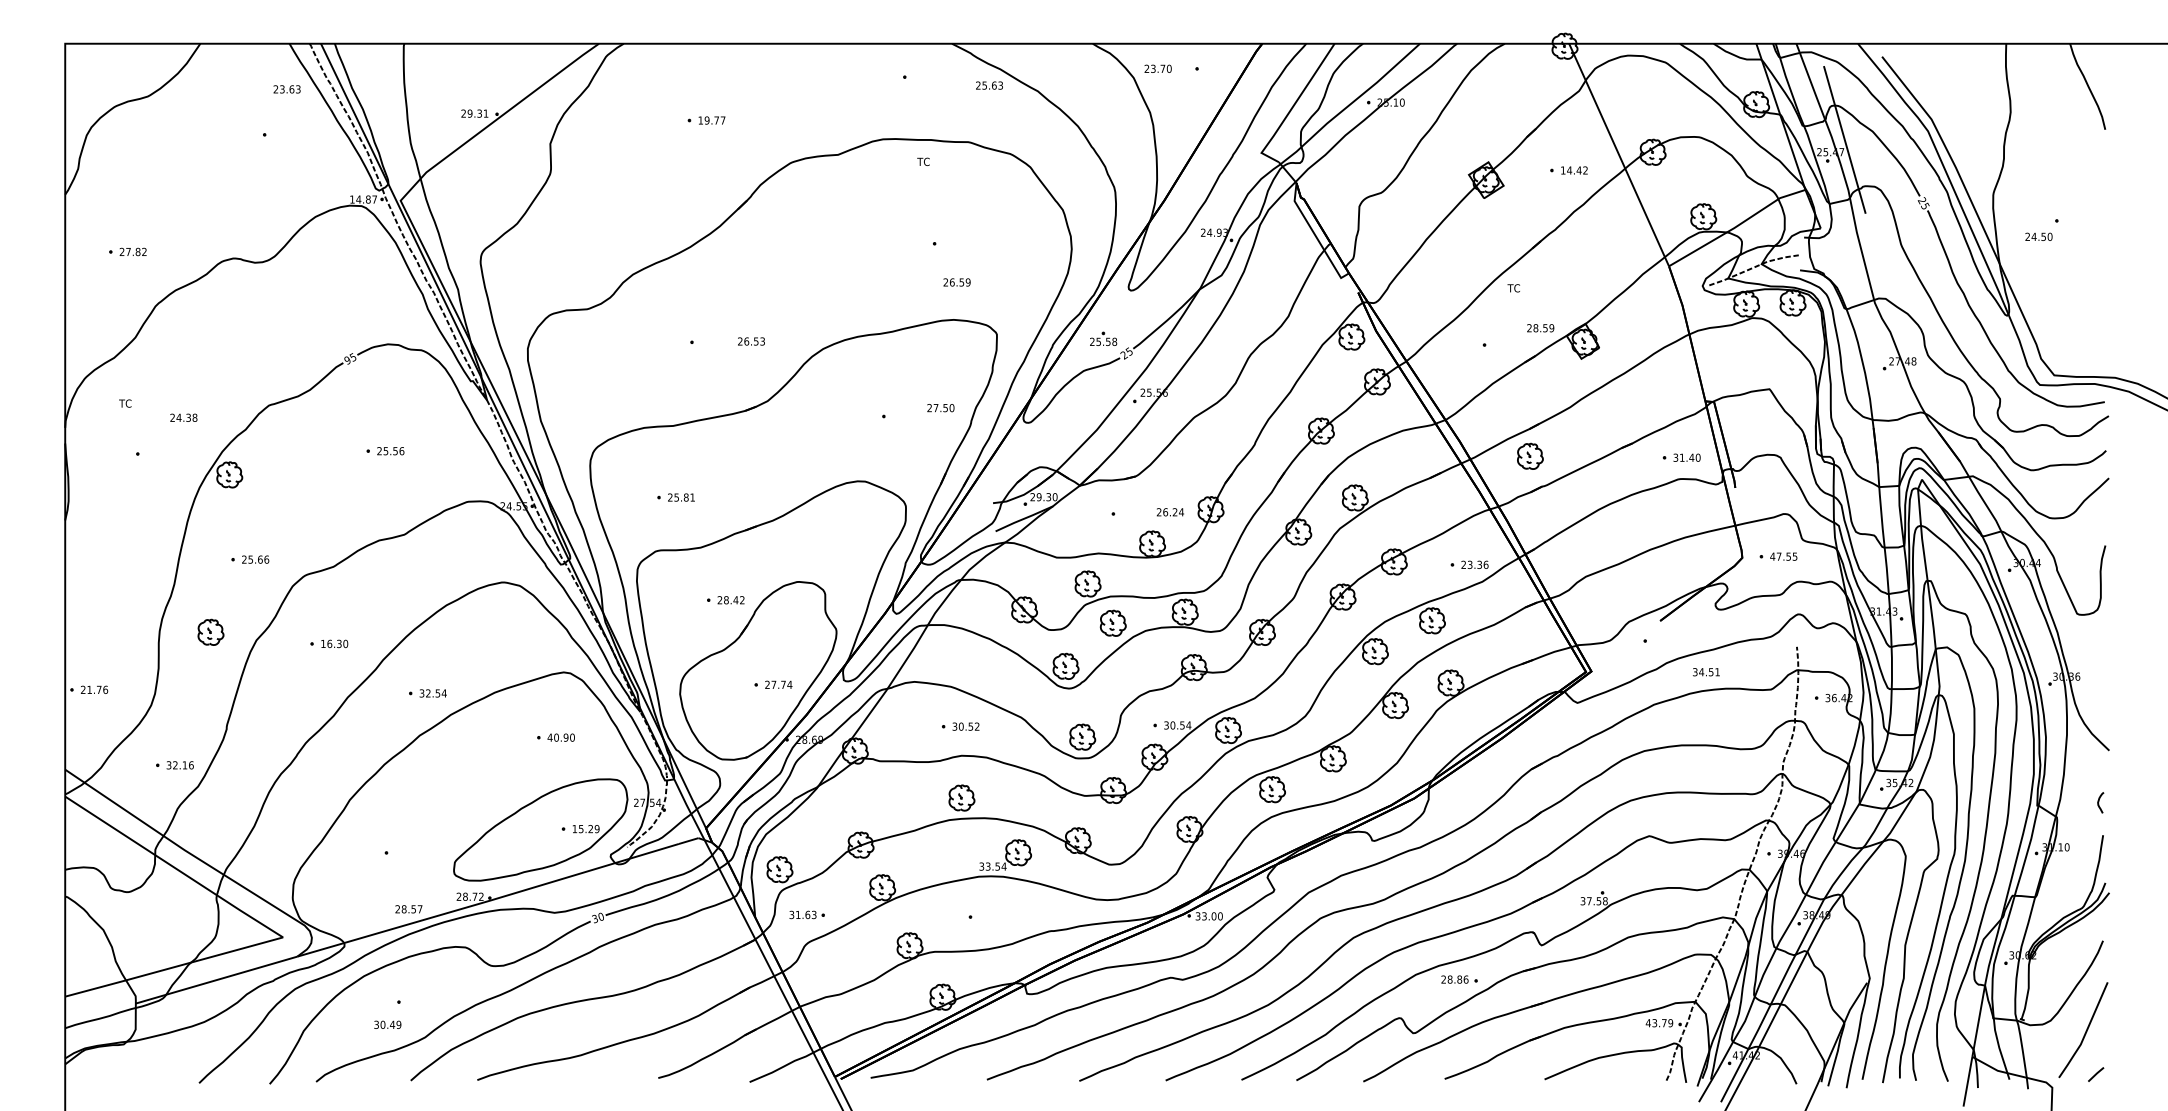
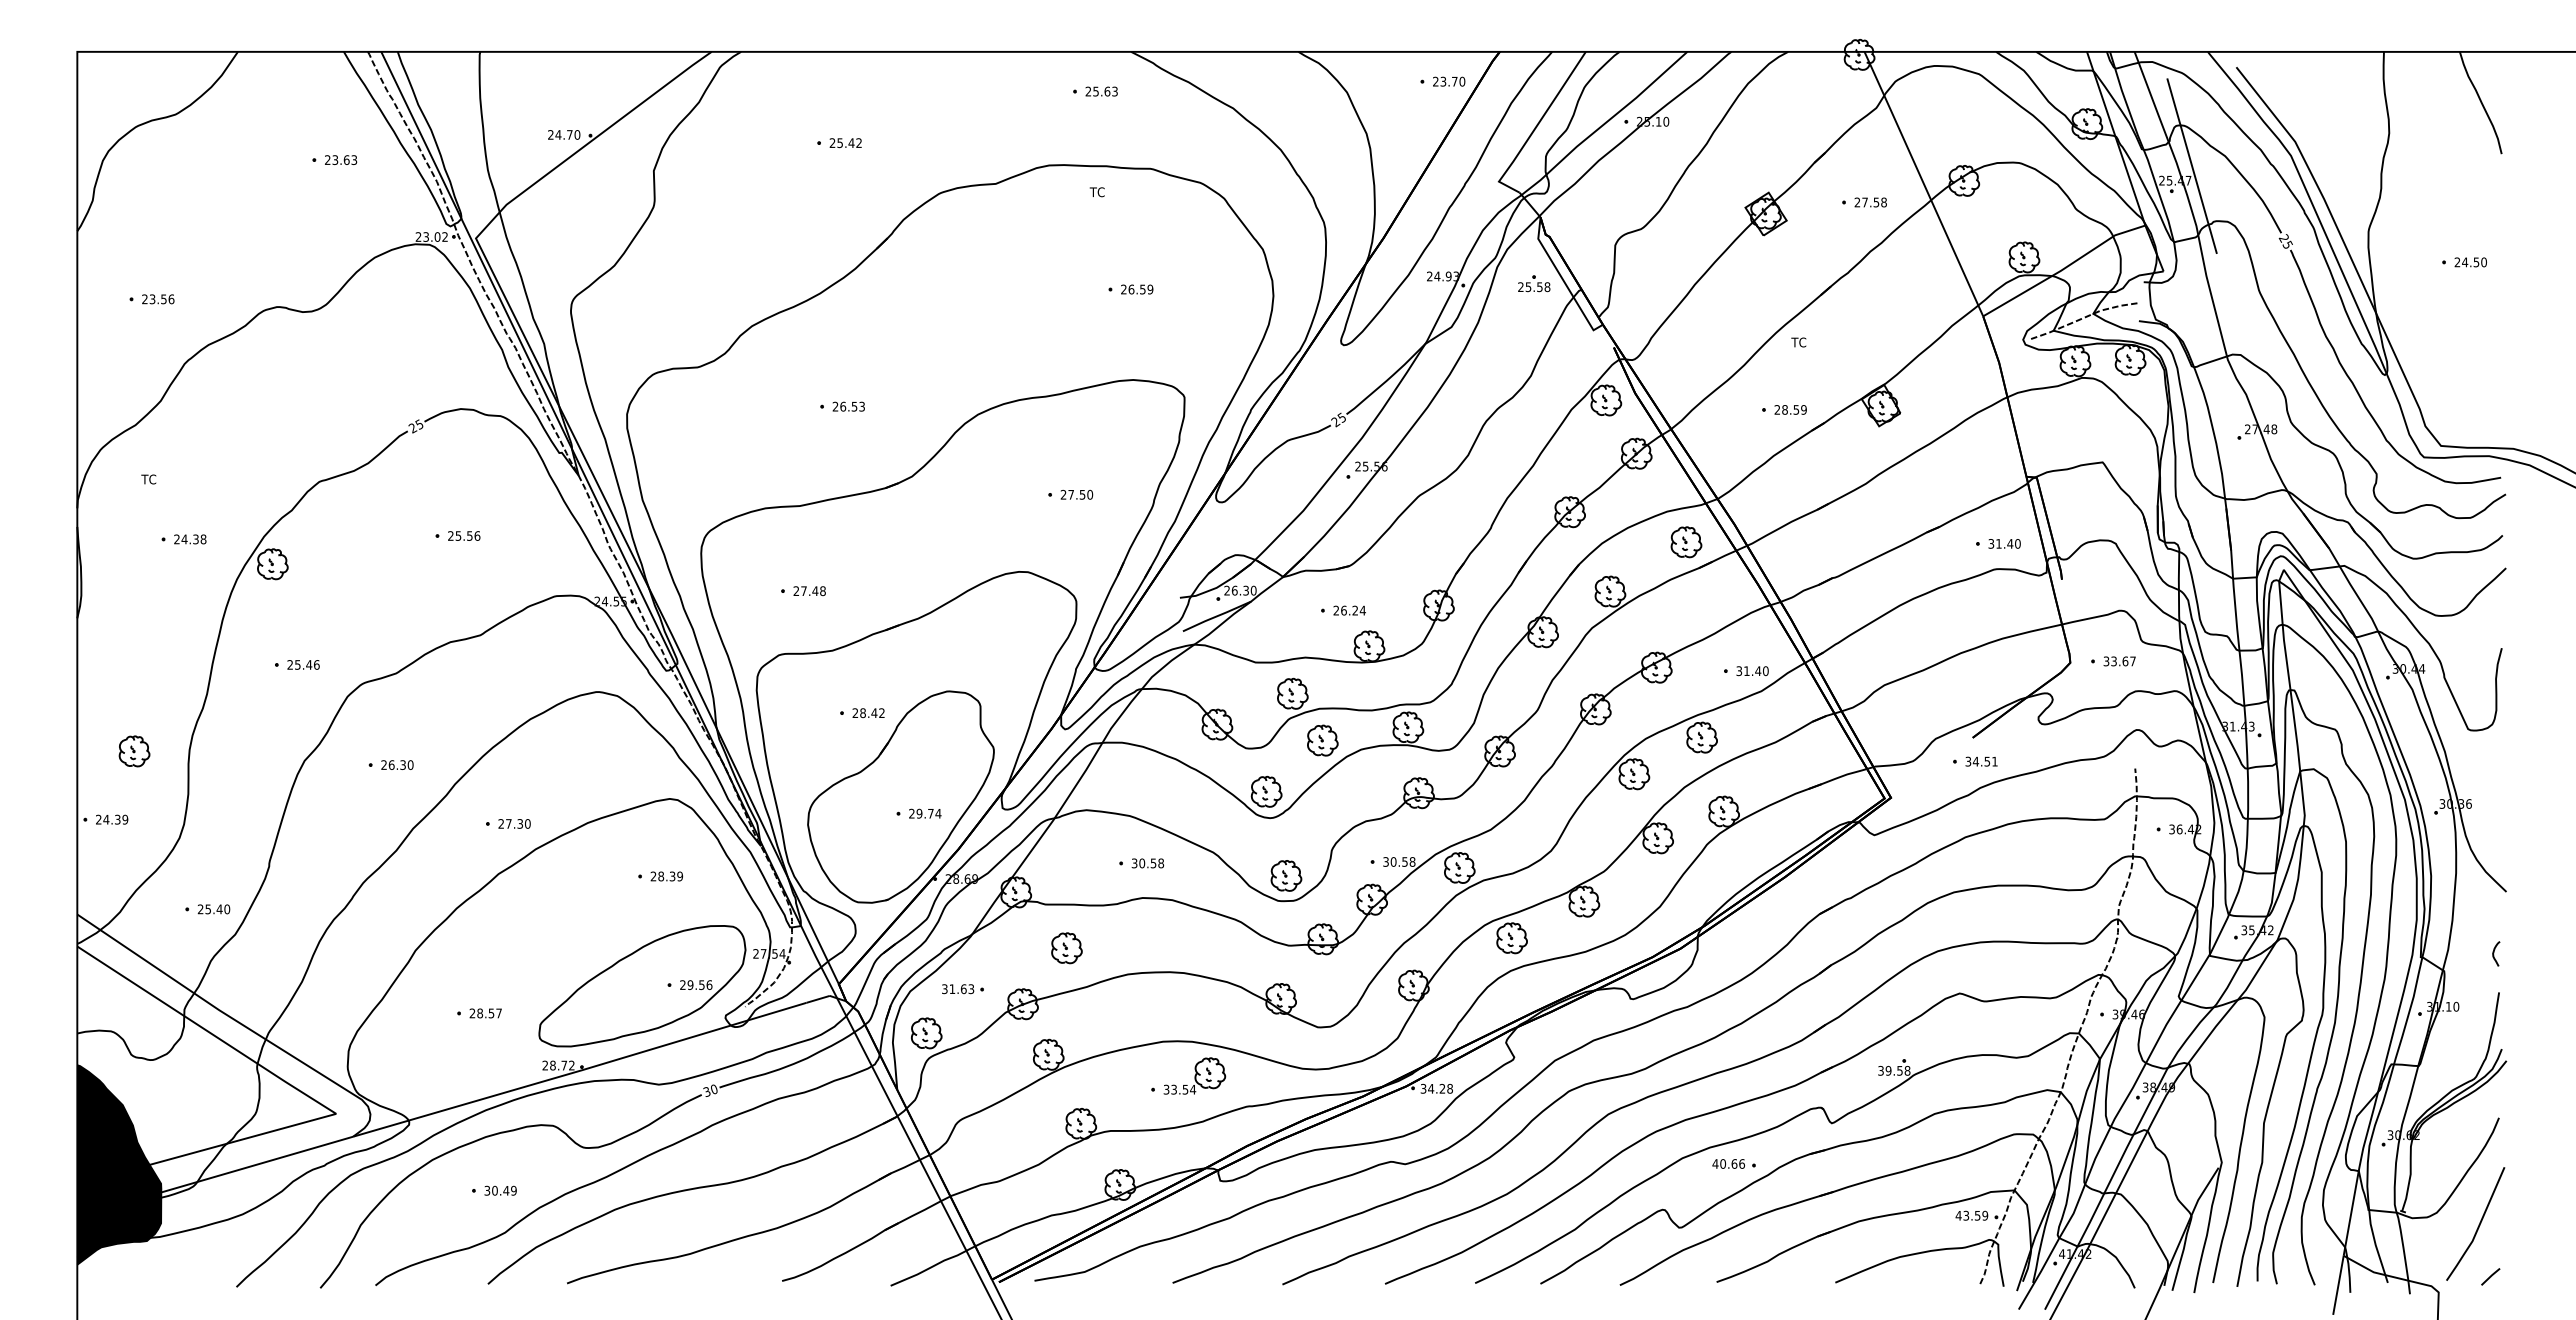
text: (1158, 68) -> (1449, 81), moved
text: (989, 85) -> (1101, 91), moved
text: (287, 88) -> (341, 159), moved
text: (477, 113) -> (567, 134), 29.31 -> 24.70
text: (711, 120) -> (845, 142), 19.77 -> 25.42
text: (1574, 170) -> (1870, 202), 14.42 -> 27.58
text: (363, 199) -> (431, 236), 14.87 -> 23.02
text: (2038, 236) -> (2470, 262), moved
text: (136, 252) -> (161, 299), 27.82 -> 23.56
text: (957, 282) -> (1137, 289), moved
text: (1540, 327) -> (1790, 409), moved
part: (1103, 338) -> (1534, 283), moved
text: (751, 341) -> (848, 406), moved
text: (347, 360) -> (412, 428), 95 -> 25
text: (940, 407) -> (1076, 494), moved
text: (184, 417) -> (190, 539), moved
part: (1530, 456) -> (1686, 542), moved
text: (684, 497) -> (813, 591), 25.81 -> 27.48
text: (1038, 497) -> (1234, 590), 29.30 -> 26.30
text: (1170, 512) -> (1349, 610), moved
text: (1783, 556) -> (2119, 661), 47.55 -> 33.67
text: (260, 559) -> (309, 664), 25.66 -> 25.46
text: (1474, 565) -> (1752, 671), 23.36 -> 31.40
part: (210, 632) -> (134, 751), moved
text: (322, 643) -> (383, 764), 16.30 -> 26.30
text: (1706, 672) -> (1981, 761), moved
text: (773, 684) -> (919, 813), 27.74 -> 29.74
text: (97, 689) -> (115, 819), 21.76 -> 24.39
text: (433, 693) -> (514, 823), 32.54 -> 27.30
text: (1188, 725) -> (1412, 861), 30.54 -> 30.58
text: (977, 726) -> (1161, 863), 30.52 -> 30.58
text: (561, 737) -> (666, 876), 40.90 -> 28.39
text: (179, 765) -> (213, 909), 32.16 -> 25.40
part: (961, 798) -> (1066, 948), moved
text: (586, 829) -> (696, 985), 15.29 -> 29.56
part: (1005, 854) -> (1194, 1075), moved
text: (1589, 900) -> (1888, 1070), 37.58 -> 39.58
text: (408, 909) -> (485, 1013), moved
part: (806, 915) -> (962, 989), moved
text: (1212, 916) -> (1440, 1088), 33.00 -> 34.28
text: (1451, 979) -> (1724, 1163), 28.86 -> 40.66
fill: (100, 980) -> (119, 1164), added
text: (1664, 1022) -> (1977, 1215), 43.79 -> 43.59
text: (387, 1024) -> (500, 1190), moved

